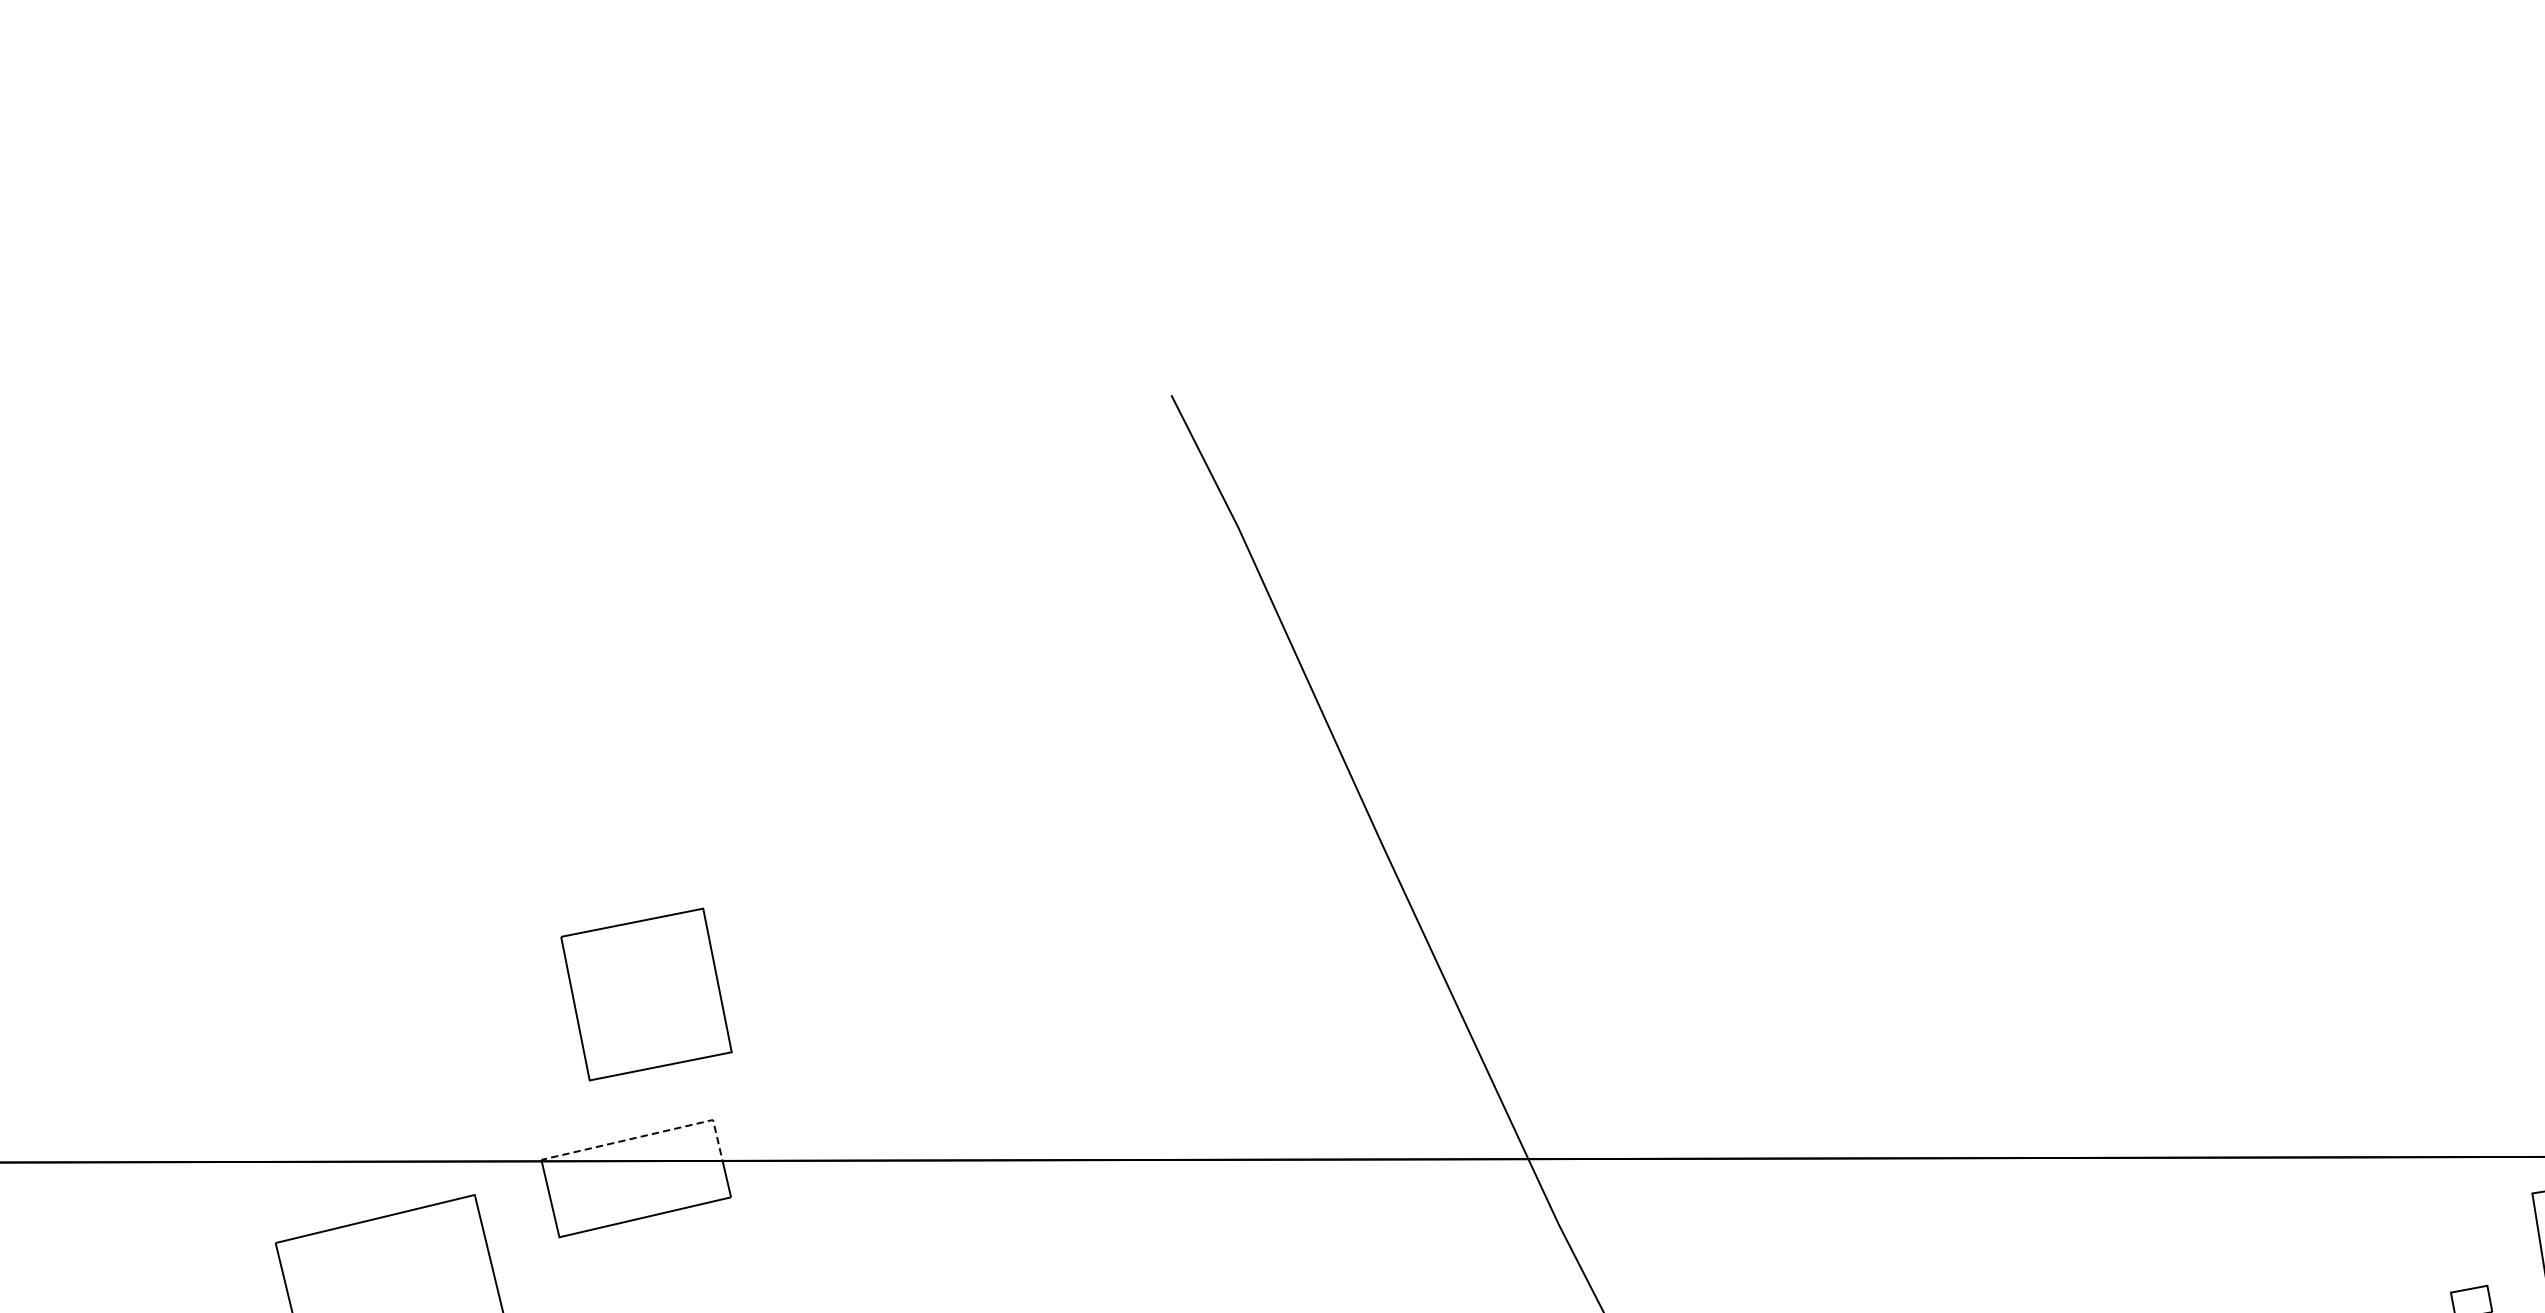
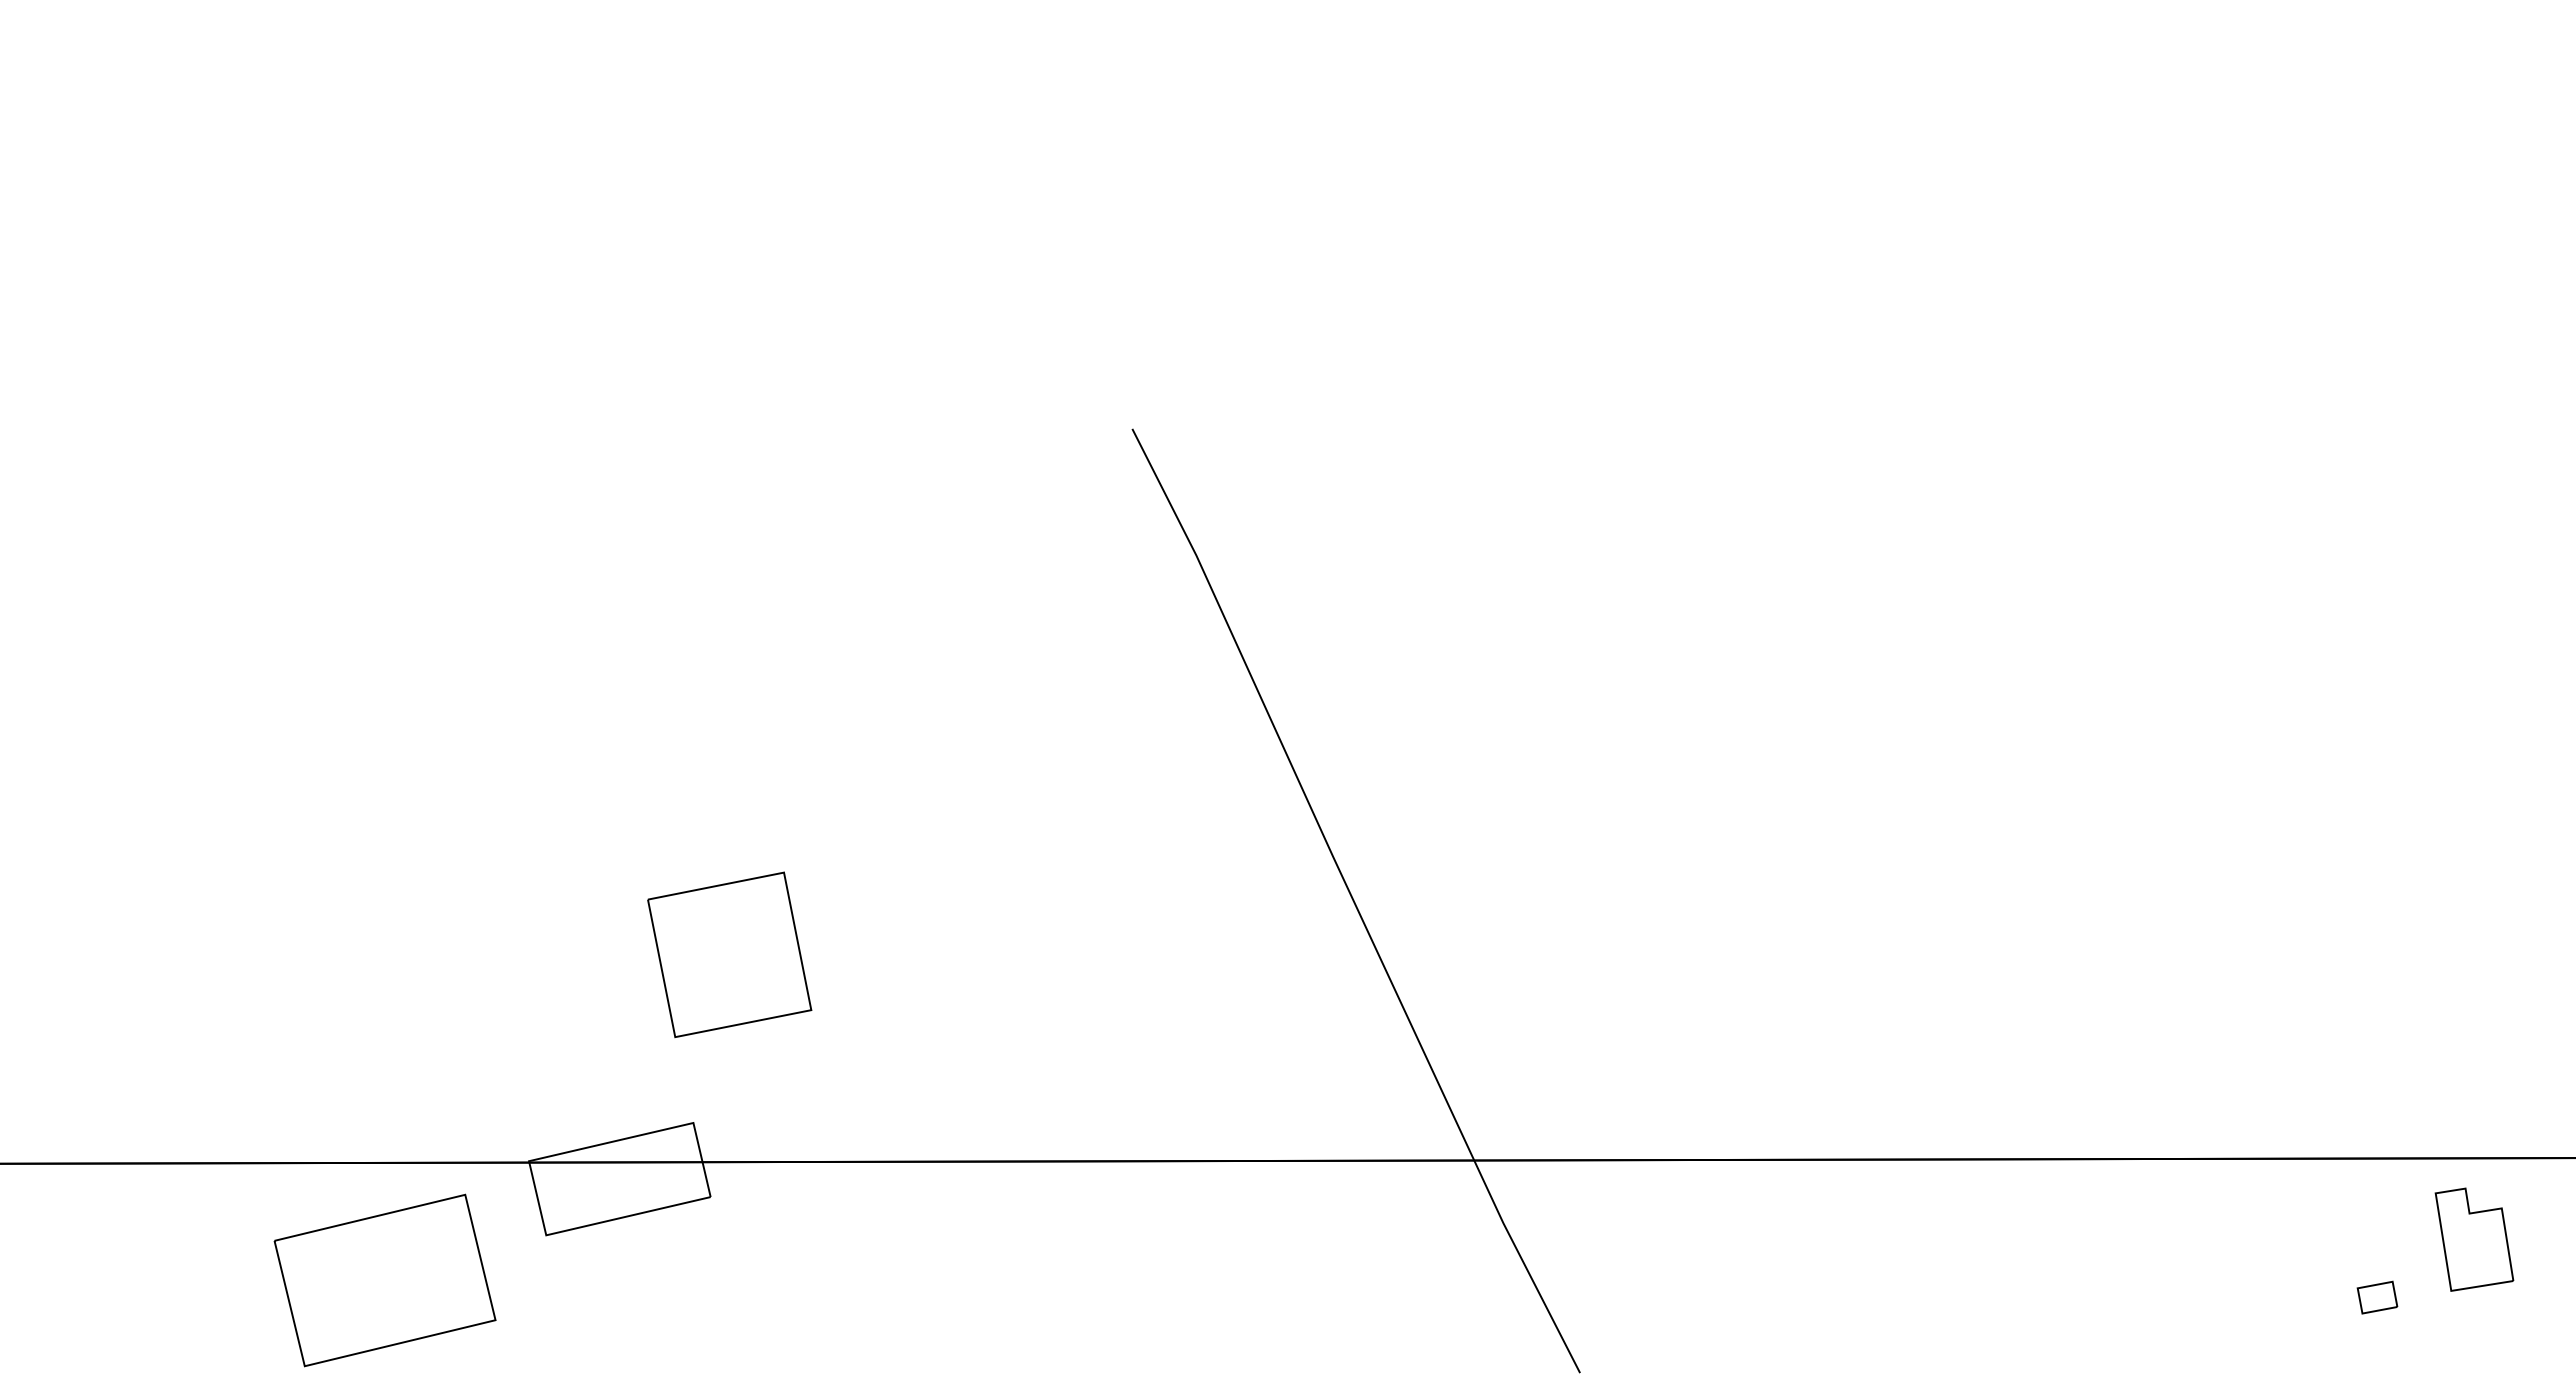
part: (646, 994) -> (729, 954), moved
line: (647, 1135) -> (630, 1137), dashed -> solid

